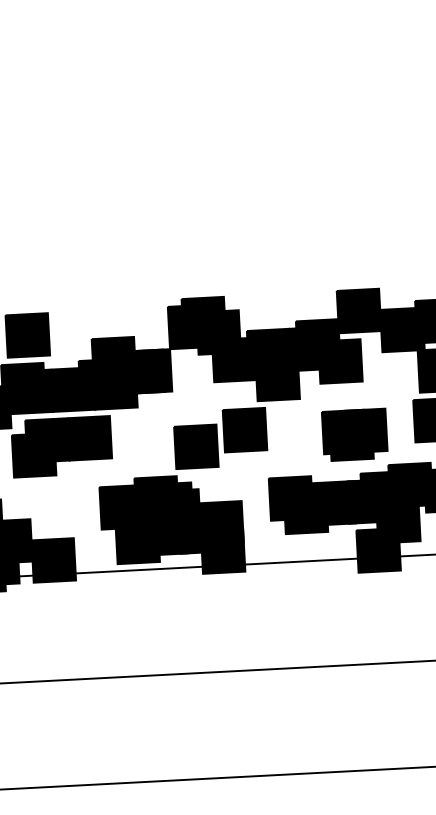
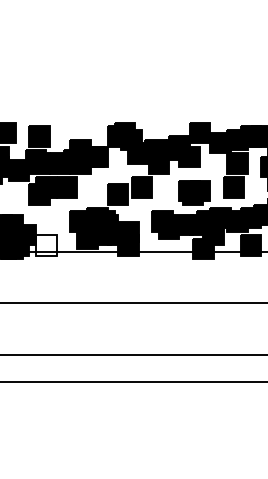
fill: (53, 560) -> (46, 245), removed

